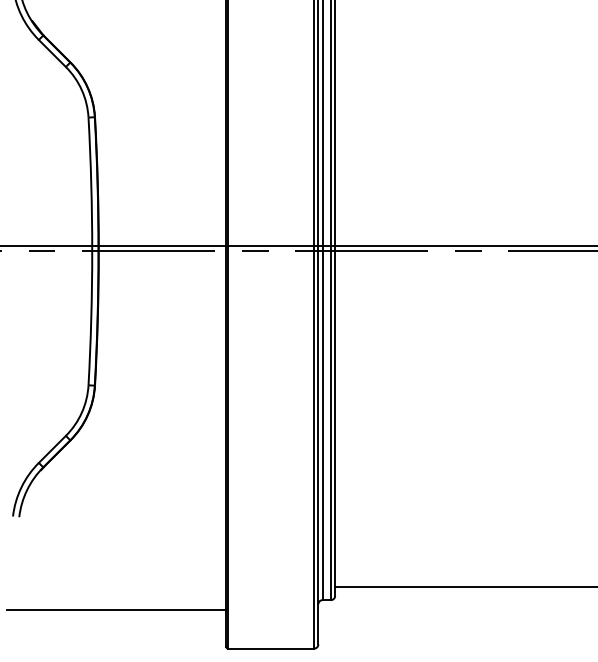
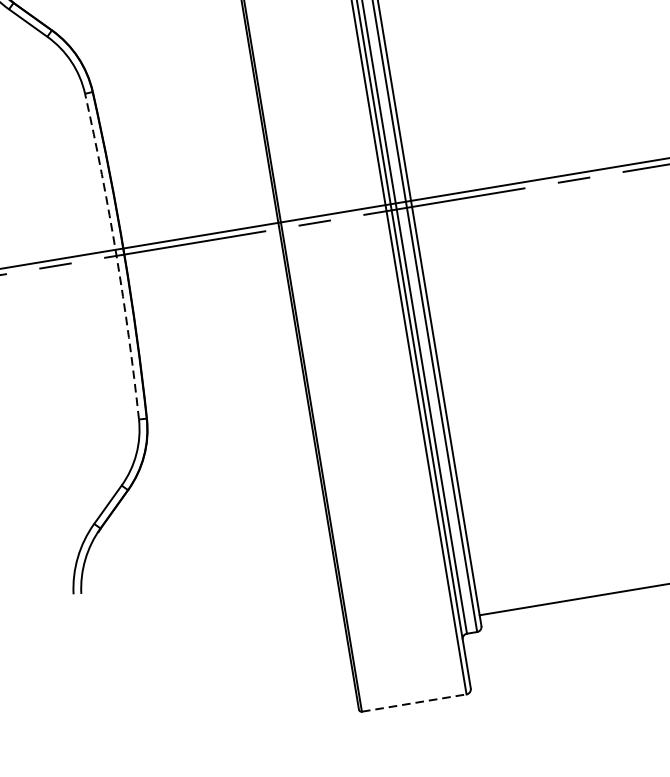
arc: (92, 251) -> (116, 255), solid -> dashed
line: (116, 610) -> (218, 687), removed
line: (271, 648) -> (414, 702), solid -> dashed

